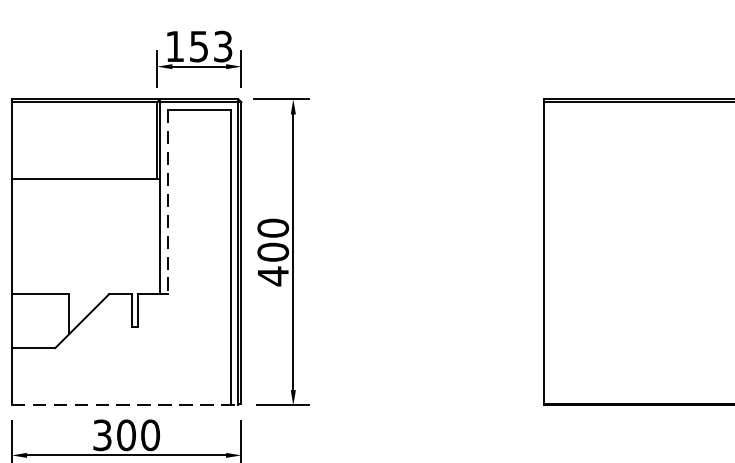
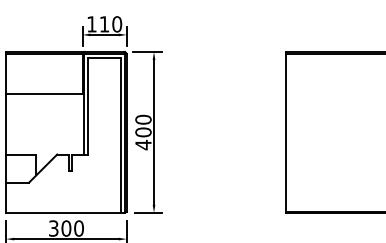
text: (210, 46) -> (110, 24), 153 -> 110
line: (168, 202) -> (88, 106), dashed -> solid
line: (126, 404) -> (66, 212), dashed -> solid

